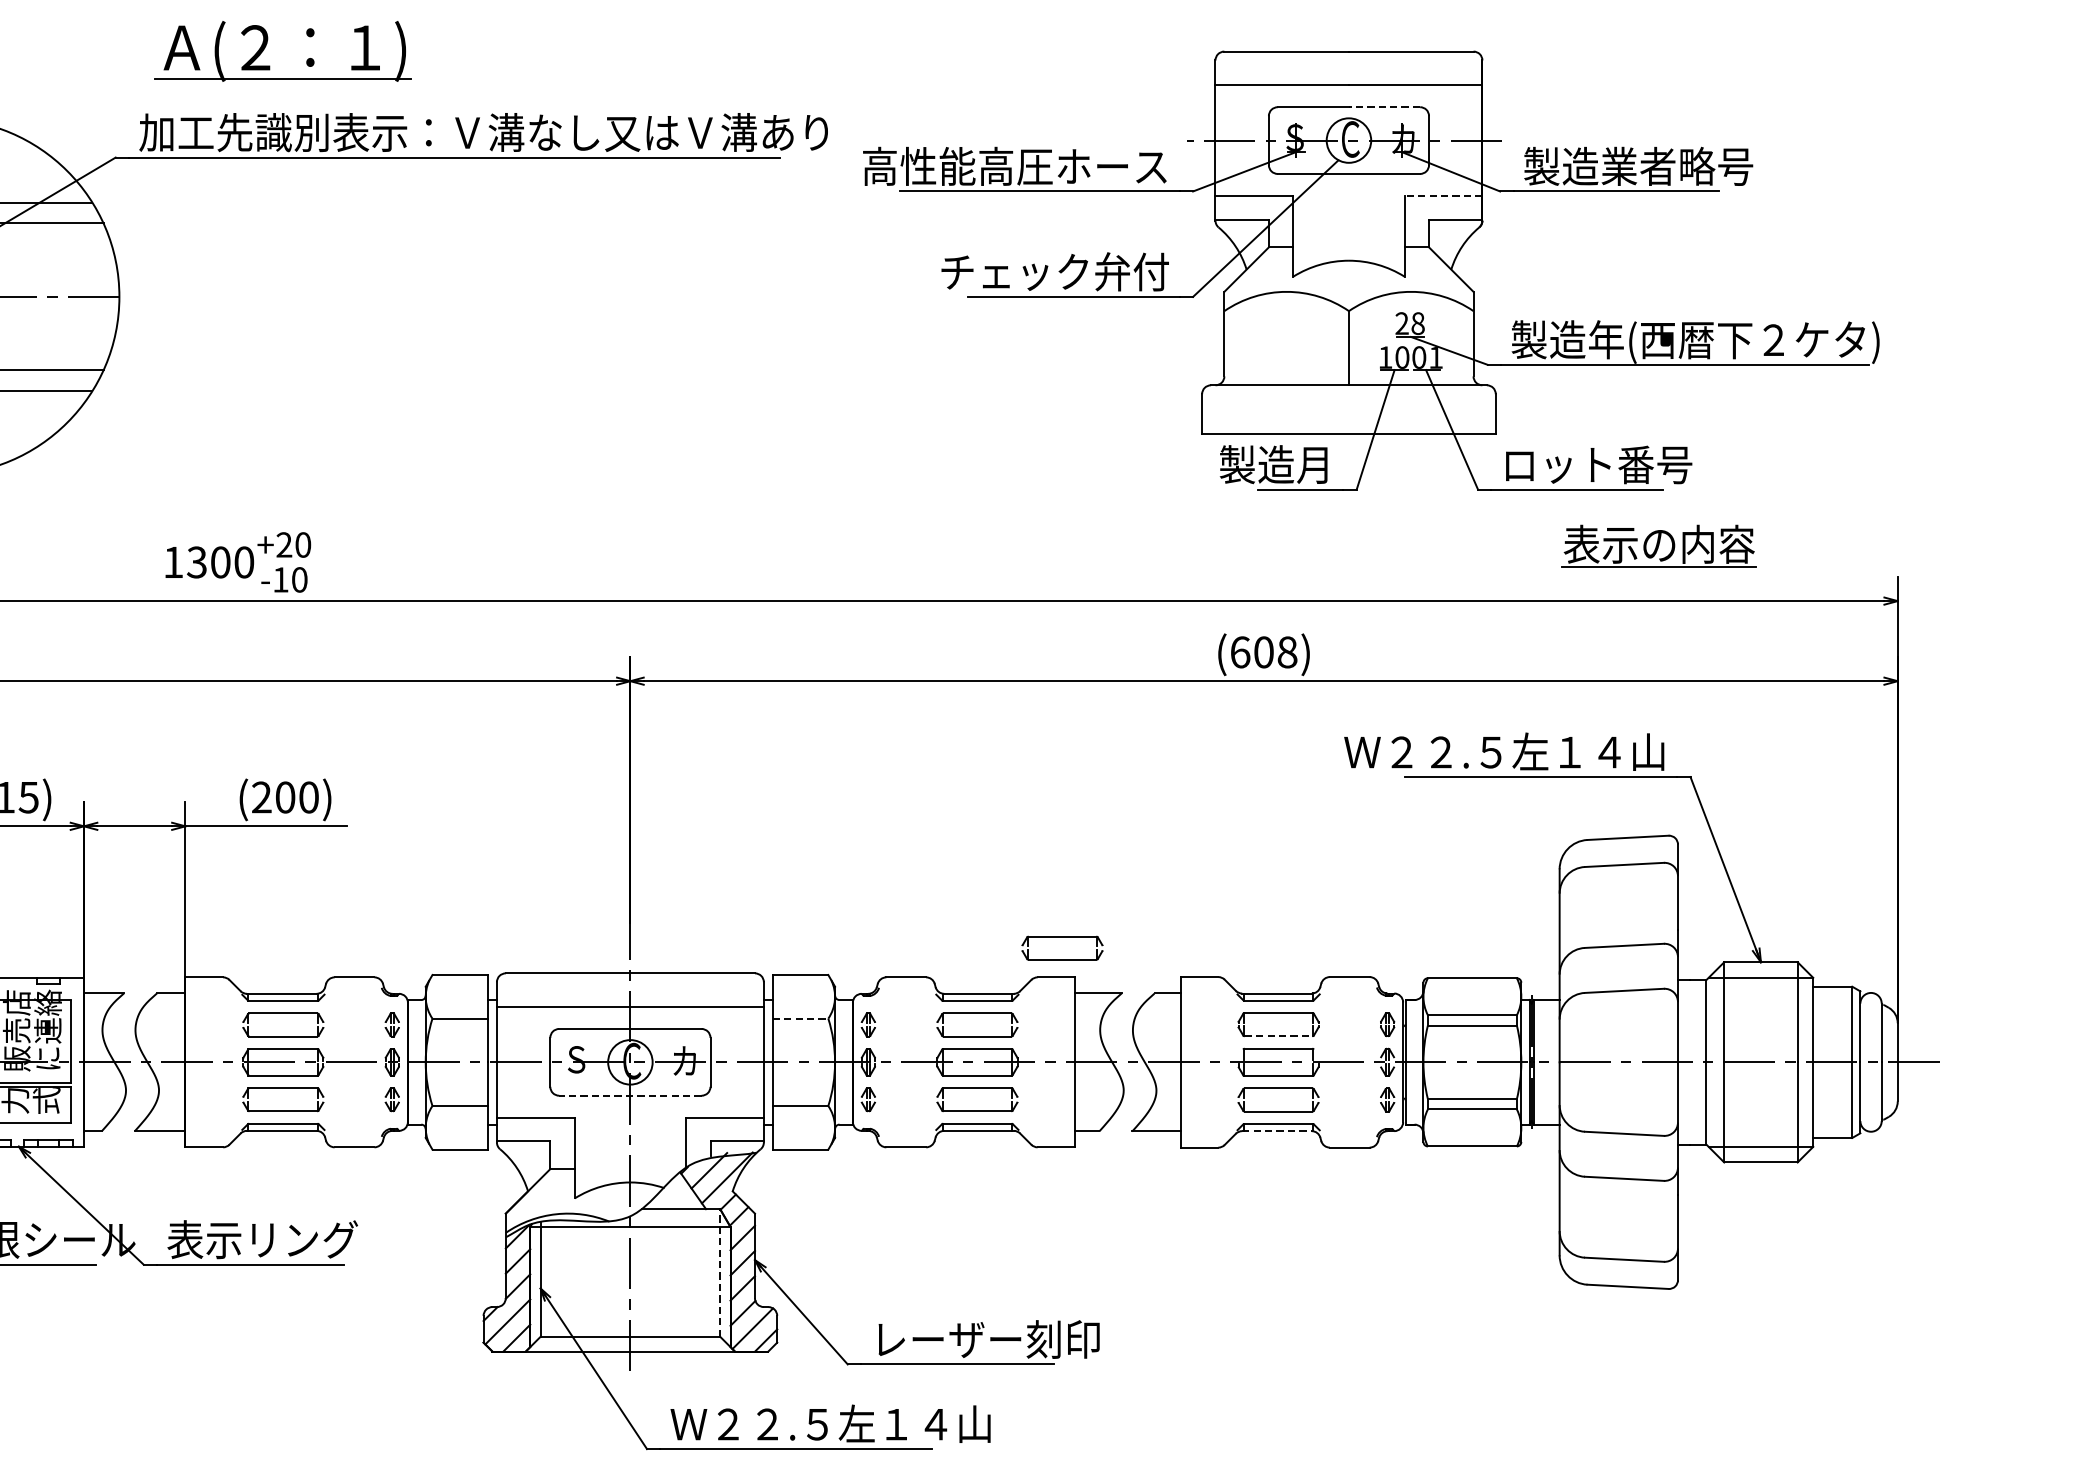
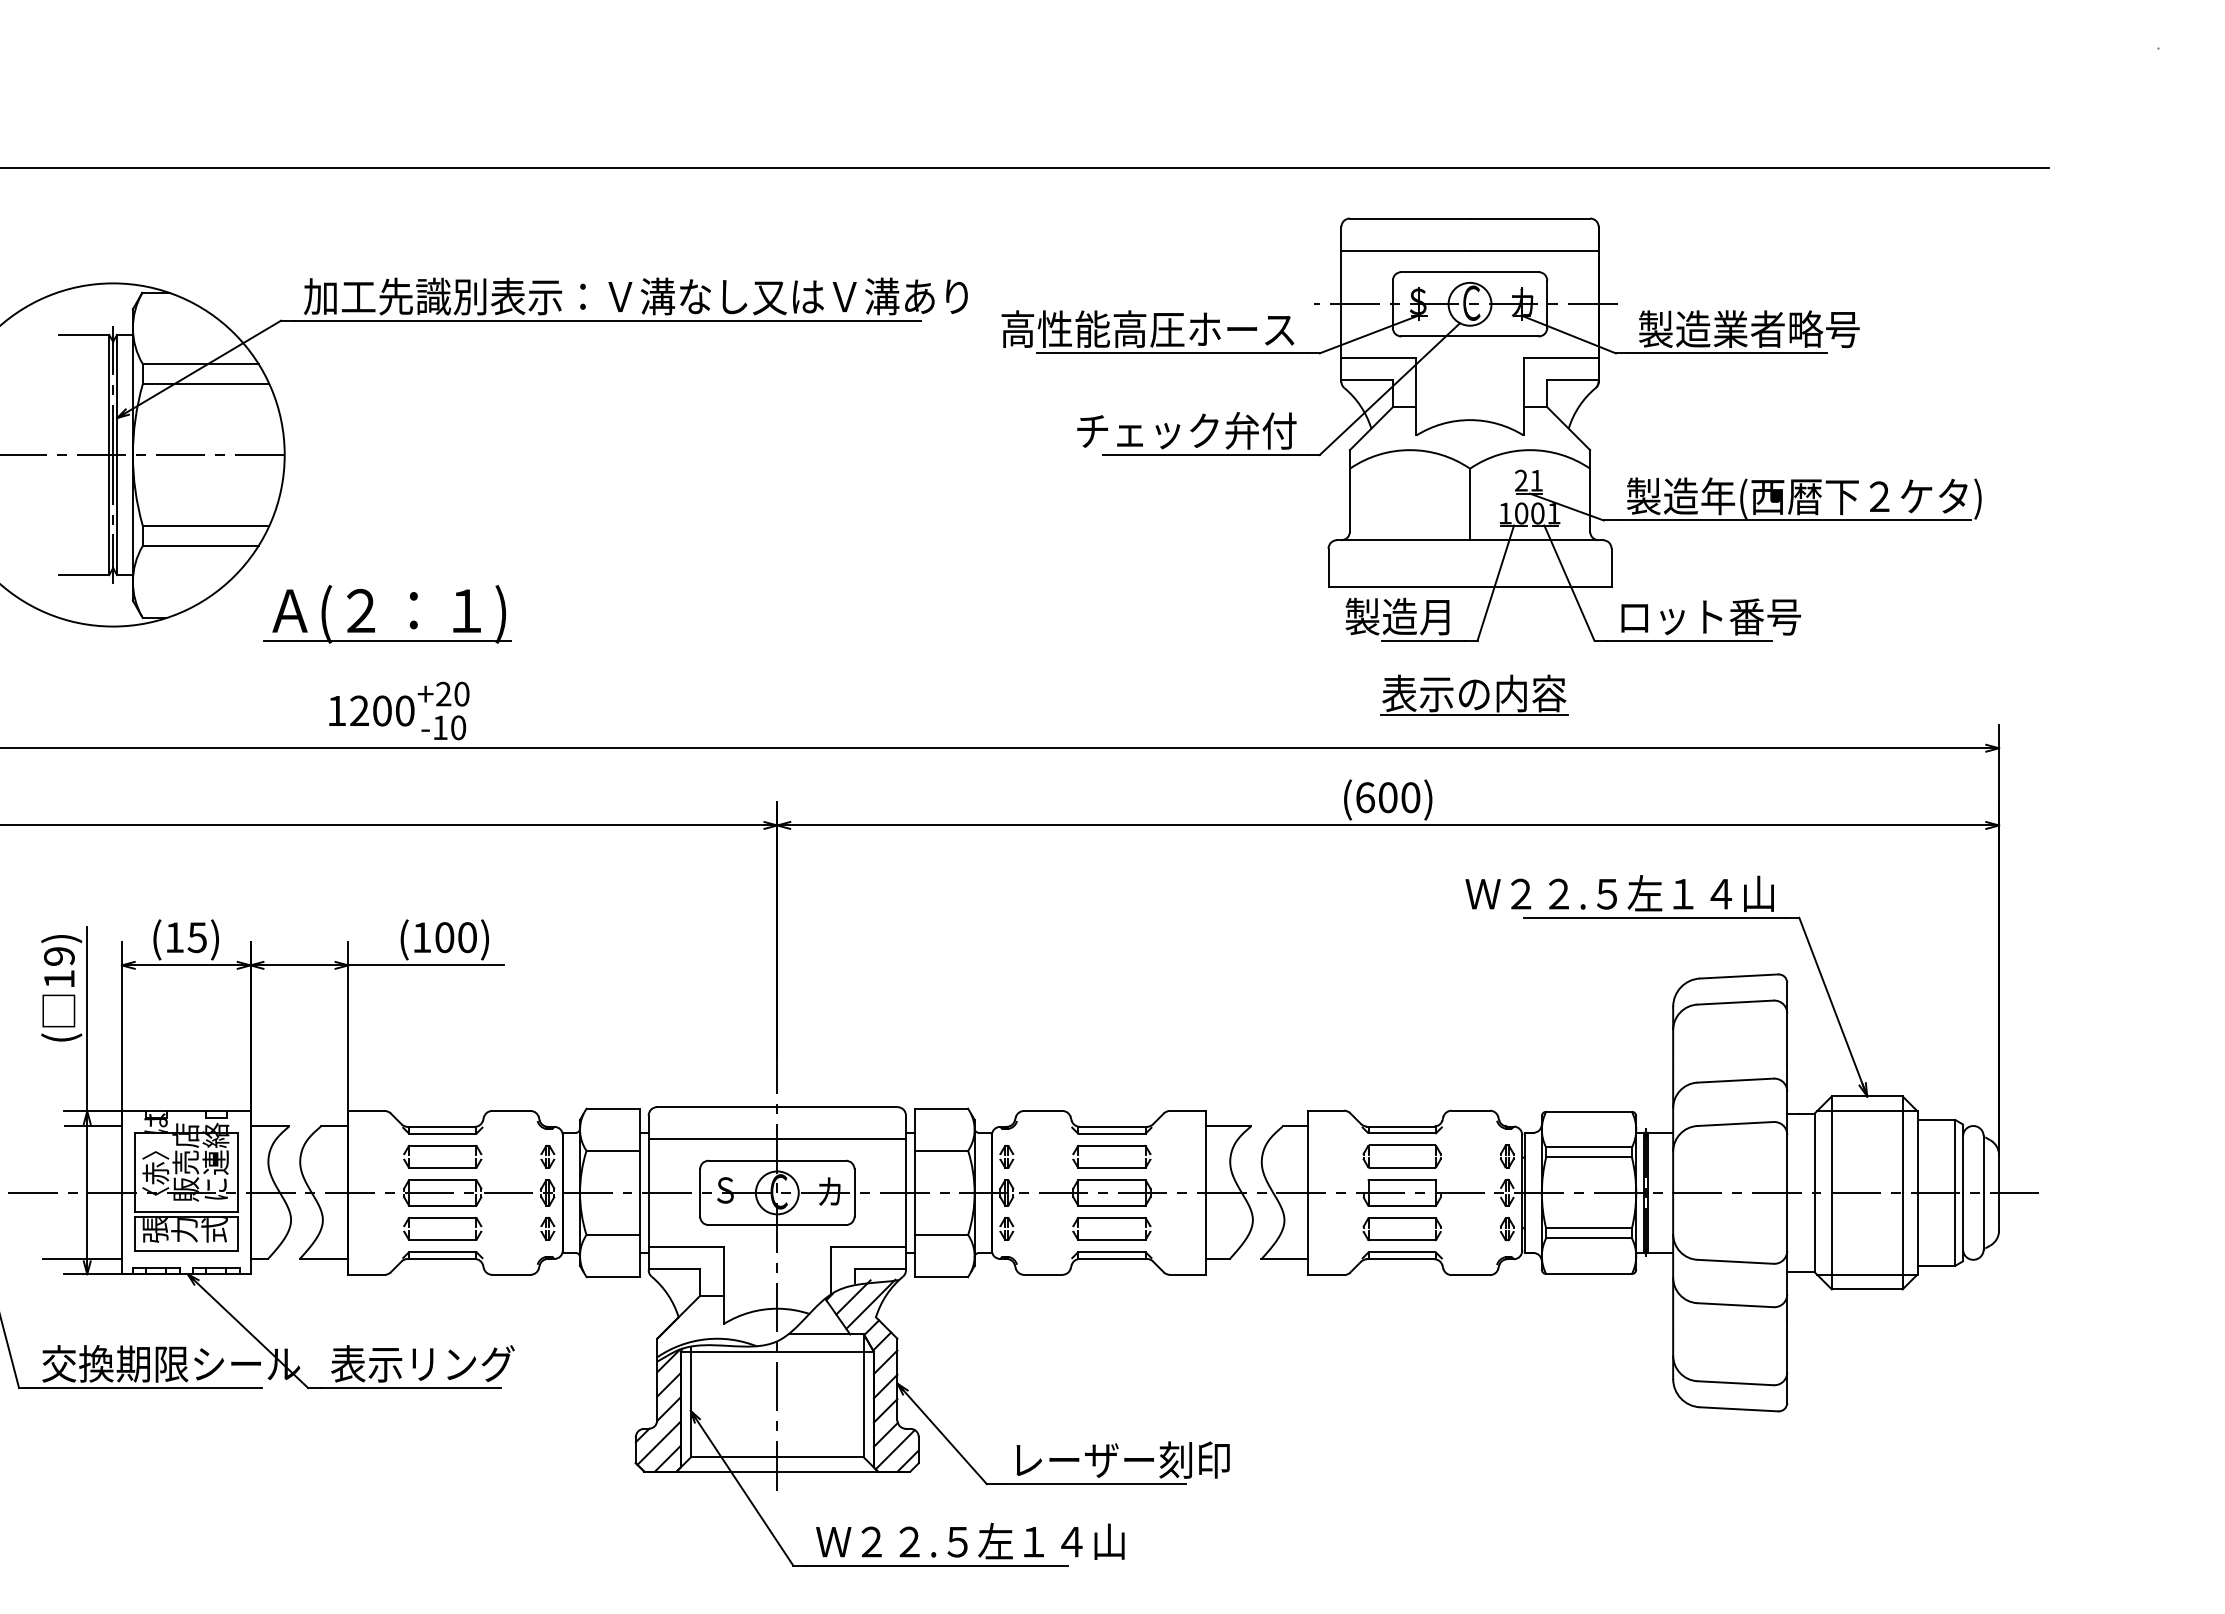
part: (266, 46) -> (371, 609), moved
line: (1383, 107) -> (1503, 272), dashed -> solid
line: (1443, 195) -> (1561, 357), dashed -> solid
text: (1417, 323) -> (1536, 480), 28 -> 21
part: (1659, 545) -> (1474, 694), moved
text: (195, 562) -> (358, 711), 1300 -> 1200
text: (1287, 652) -> (1410, 797), (608) -> (600)
text: (261, 797) -> (421, 937), (200) -> (100)
part: (1062, 937) -> (1193, 1072), removed
line: (800, 1018) -> (941, 1150), dashed -> solid
line: (1278, 1035) -> (1402, 1167), dashed -> solid
line: (630, 1096) -> (777, 1225), dashed -> solid
line: (1276, 1131) -> (1400, 1259), dashed -> solid
line: (719, 1272) -> (863, 1395), dashed -> solid

